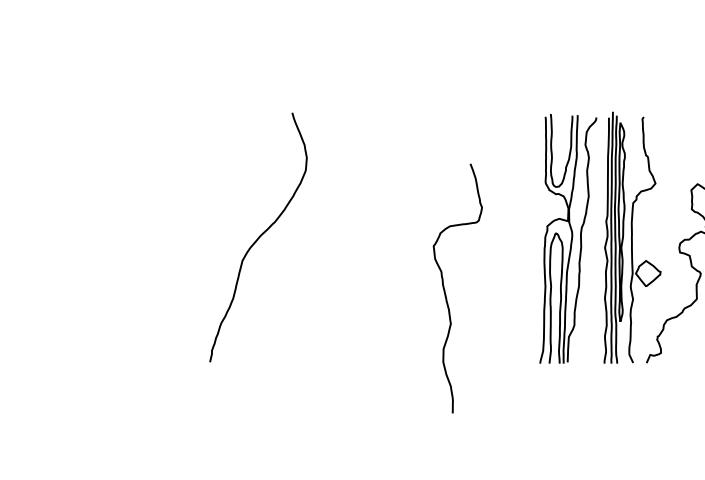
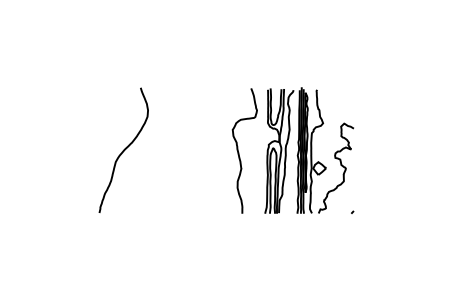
curve: (447, 291) -> (239, 152), moved

